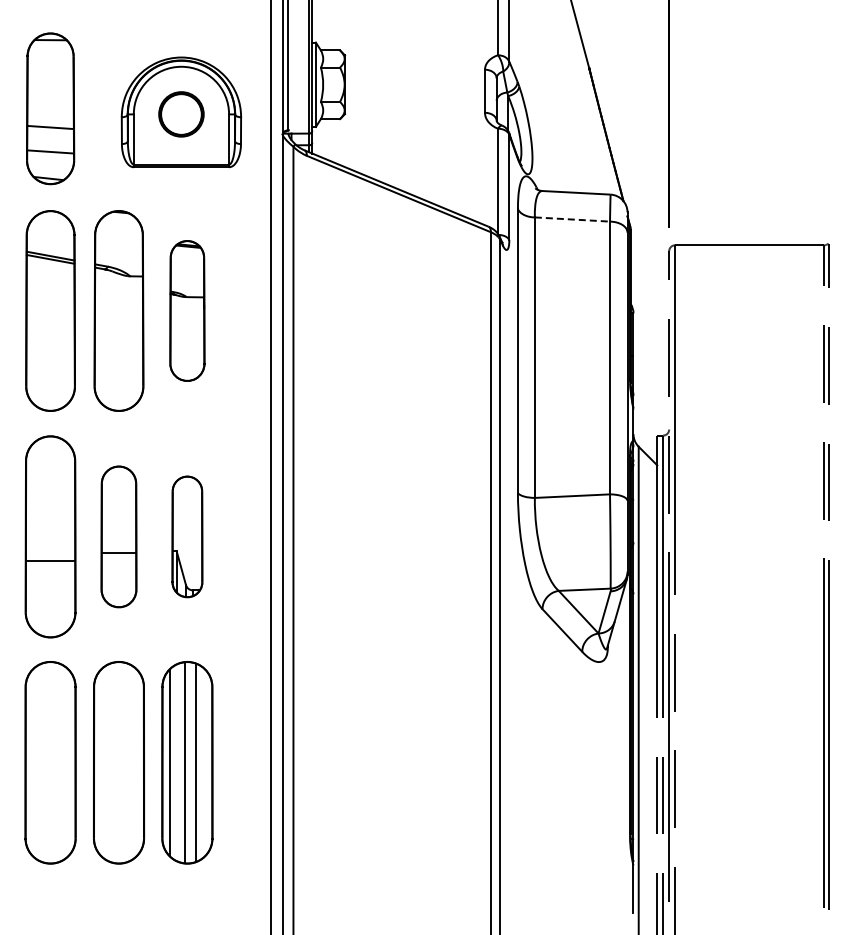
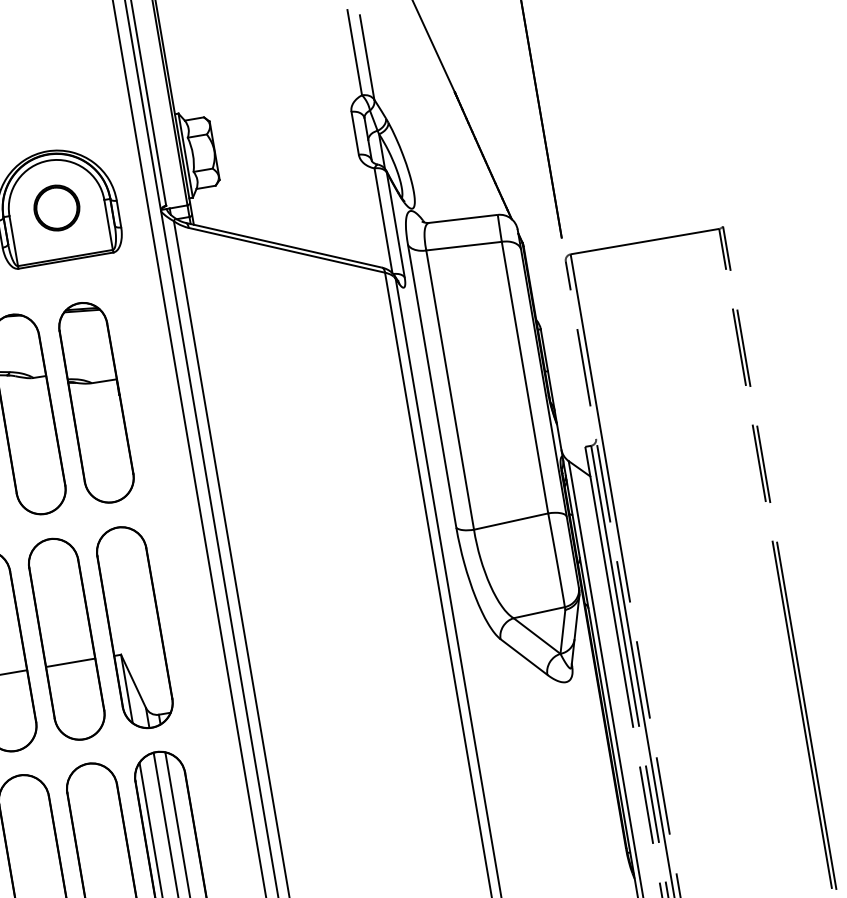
line: (572, 219) -> (464, 246), dashed -> solid
part: (187, 310) -> (96, 402), size x1.43
part: (118, 536) -> (66, 638), size x1.43
part: (187, 536) -> (134, 627), size x1.67

